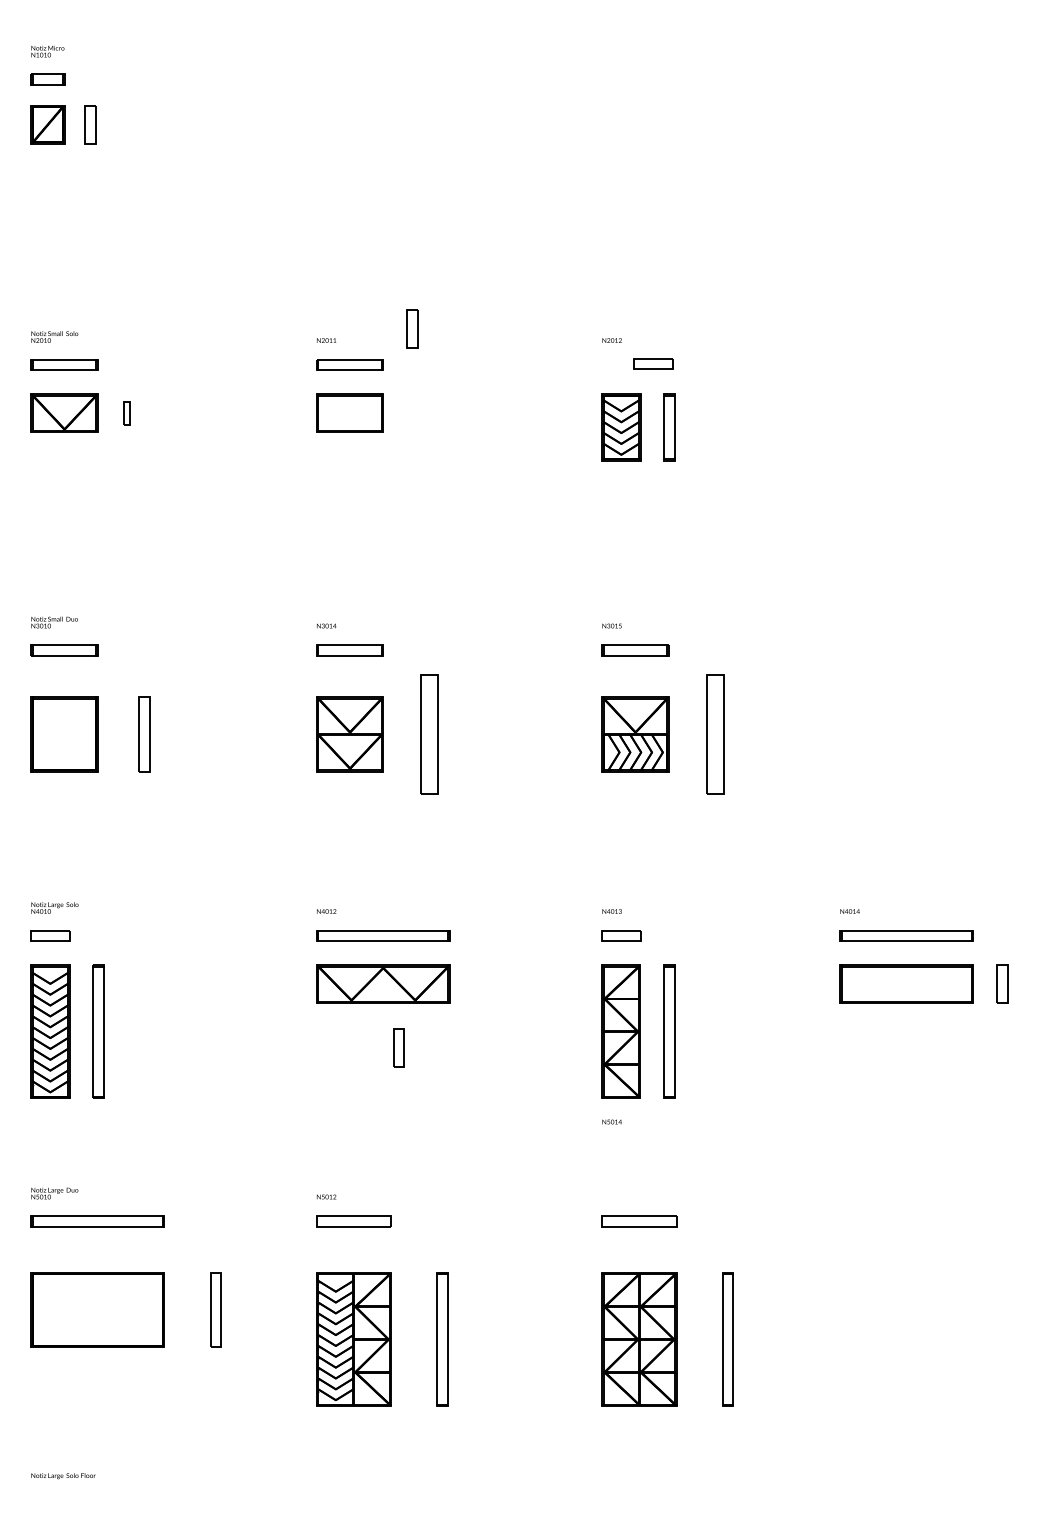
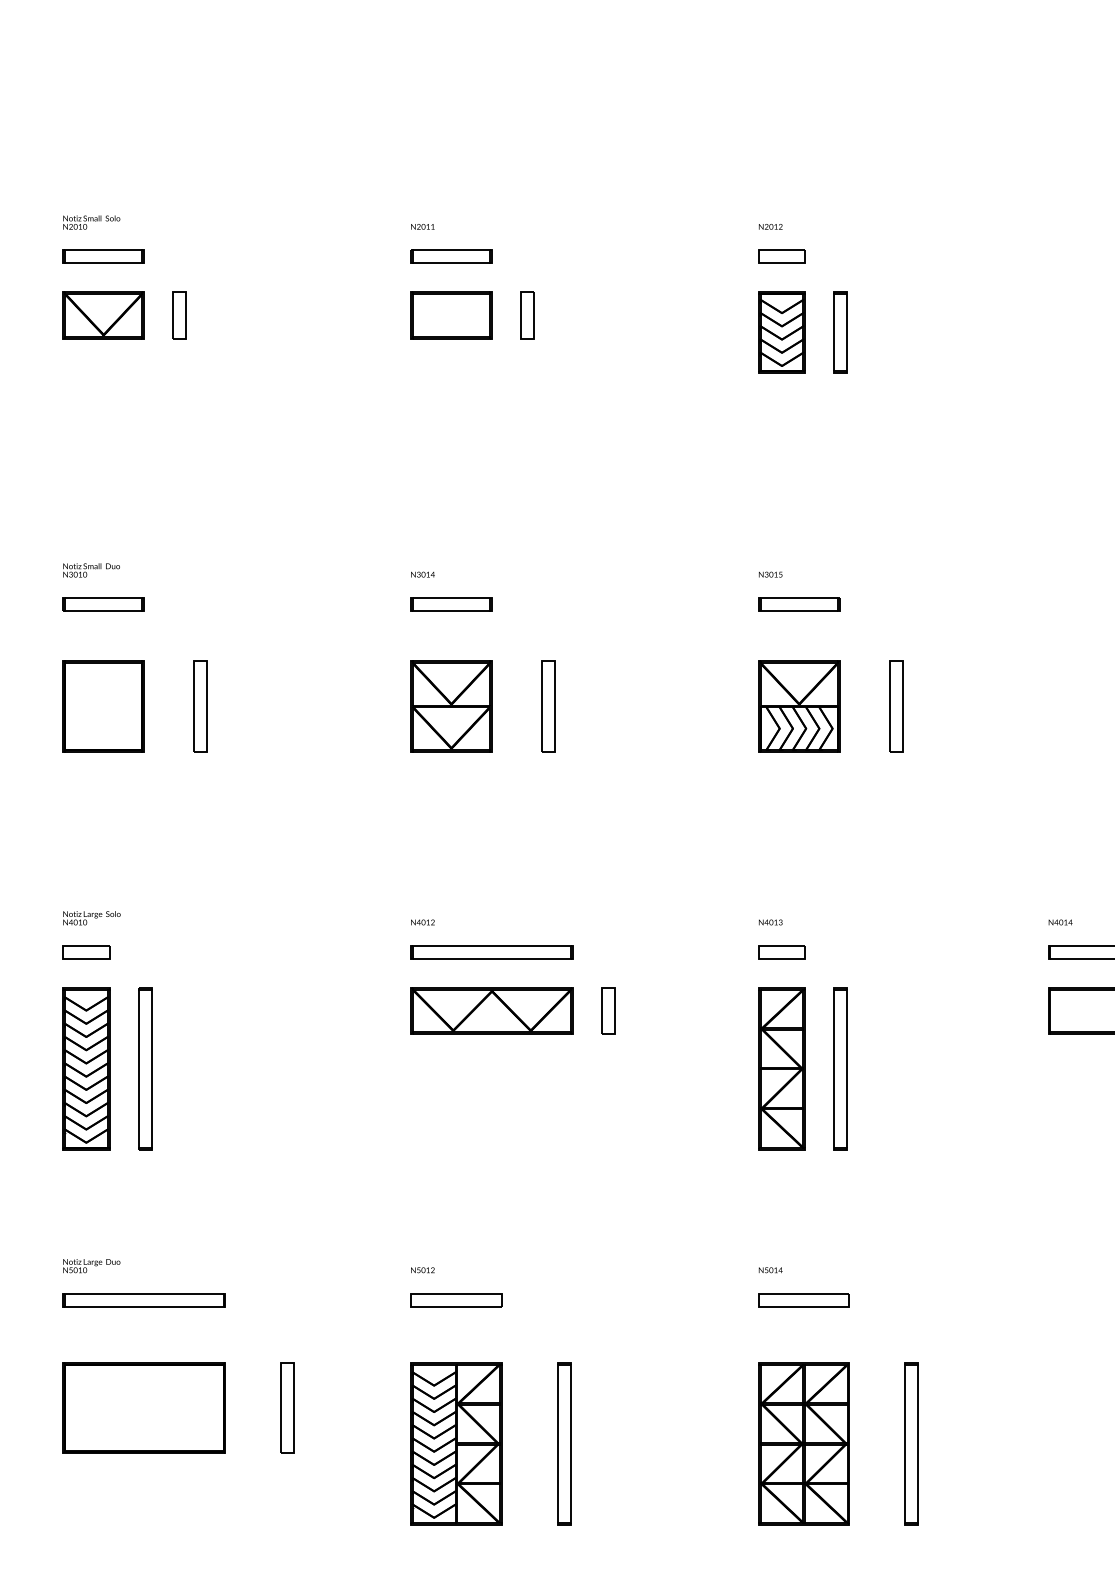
part: (412, 328) -> (527, 314), moved
part: (653, 363) -> (782, 256), moved
part: (126, 412) -> (179, 314), size x1.67
part: (429, 734) -> (548, 706), size x0.62
part: (715, 734) -> (896, 706), size x0.62
part: (398, 1047) -> (607, 1010), moved
text: (611, 1121) -> (769, 1269), moved

